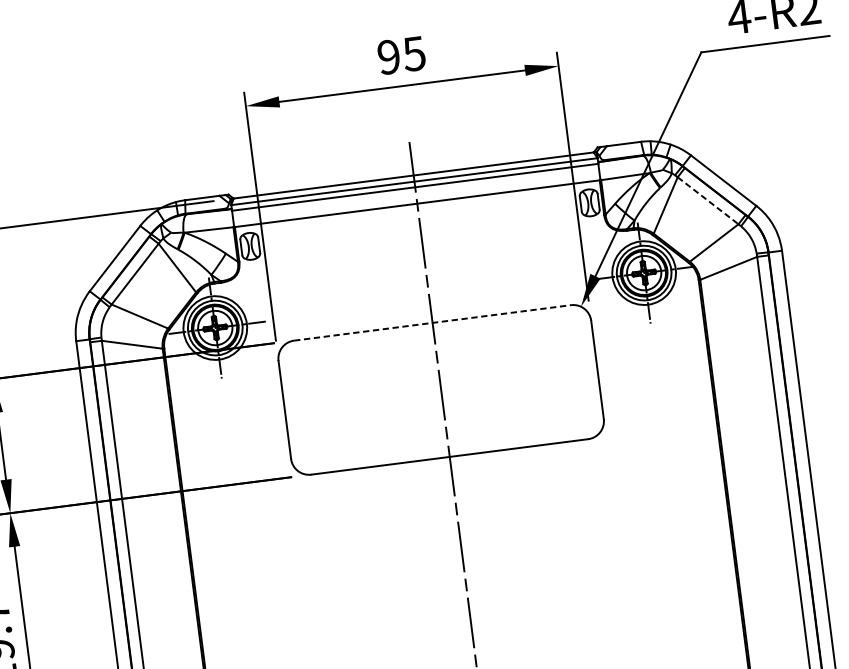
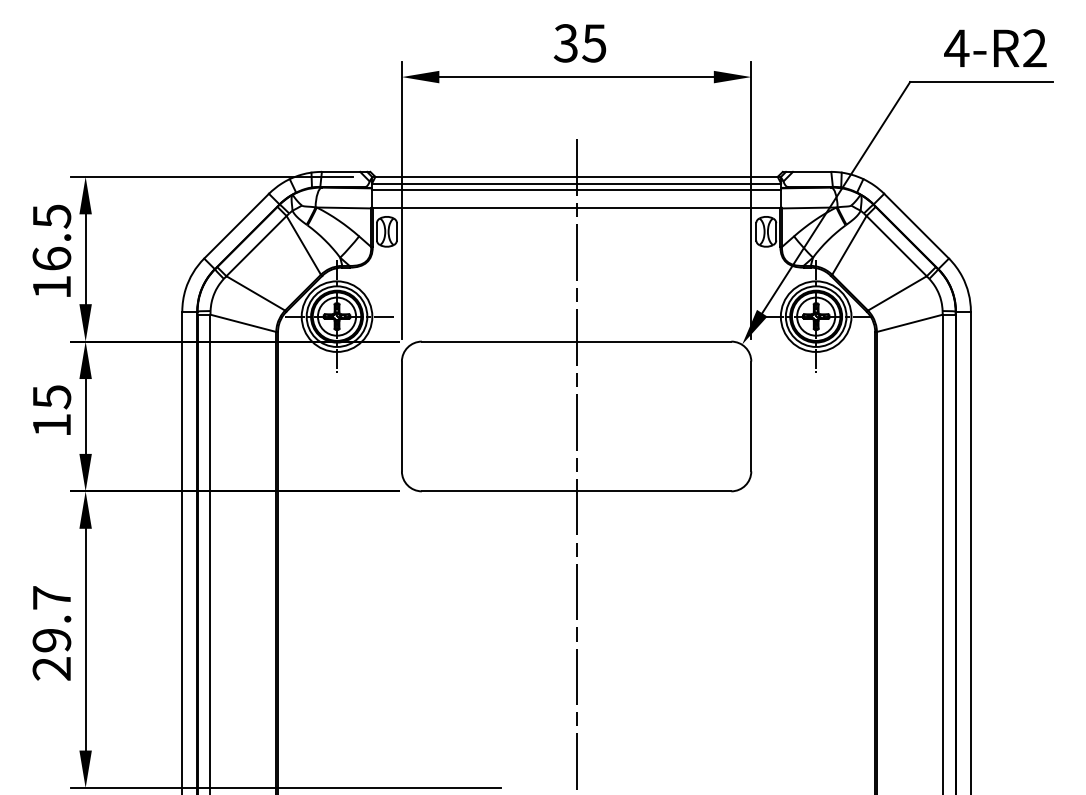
text: (388, 57) -> (565, 43), 95 -> 35
line: (707, 201) -> (896, 246), dashed -> solid
line: (432, 322) -> (576, 341), dashed -> solid

